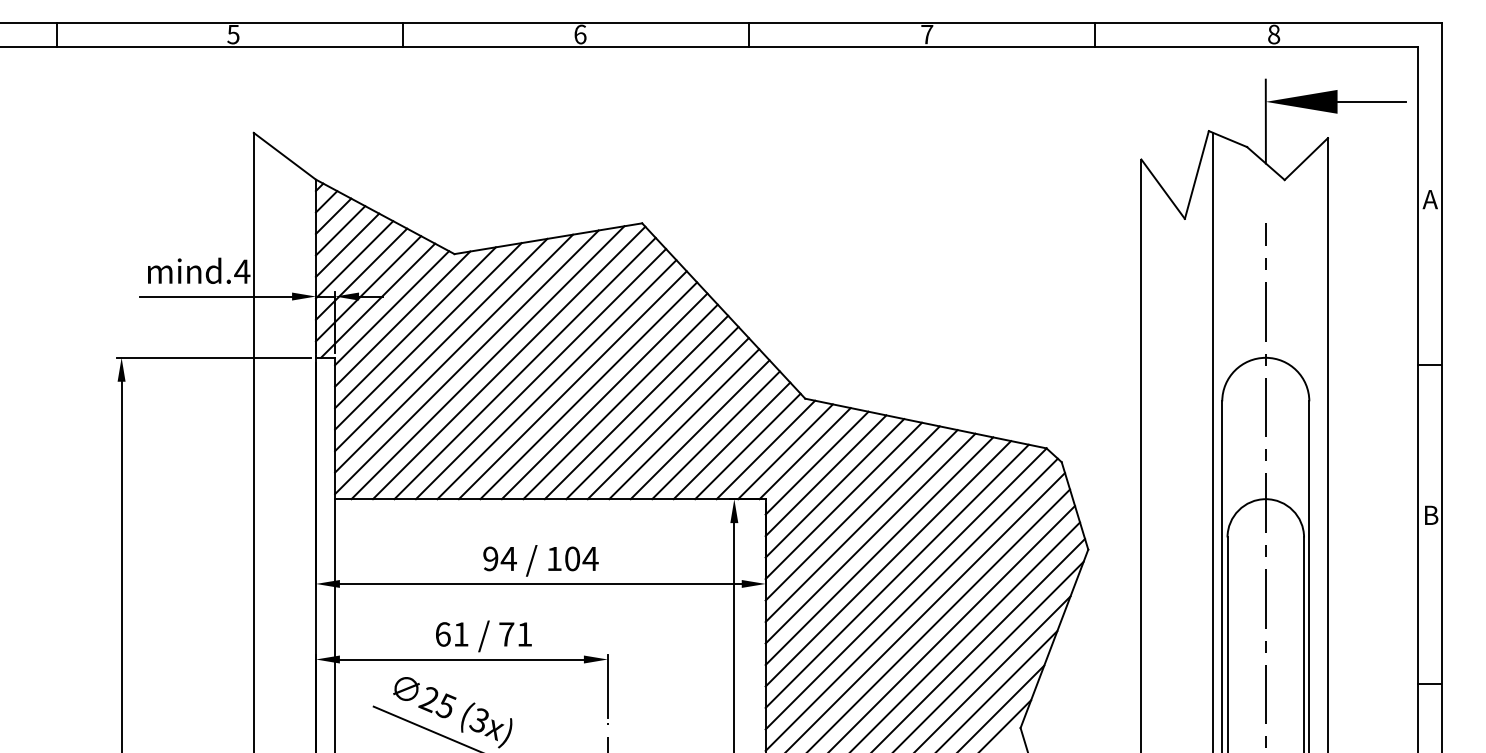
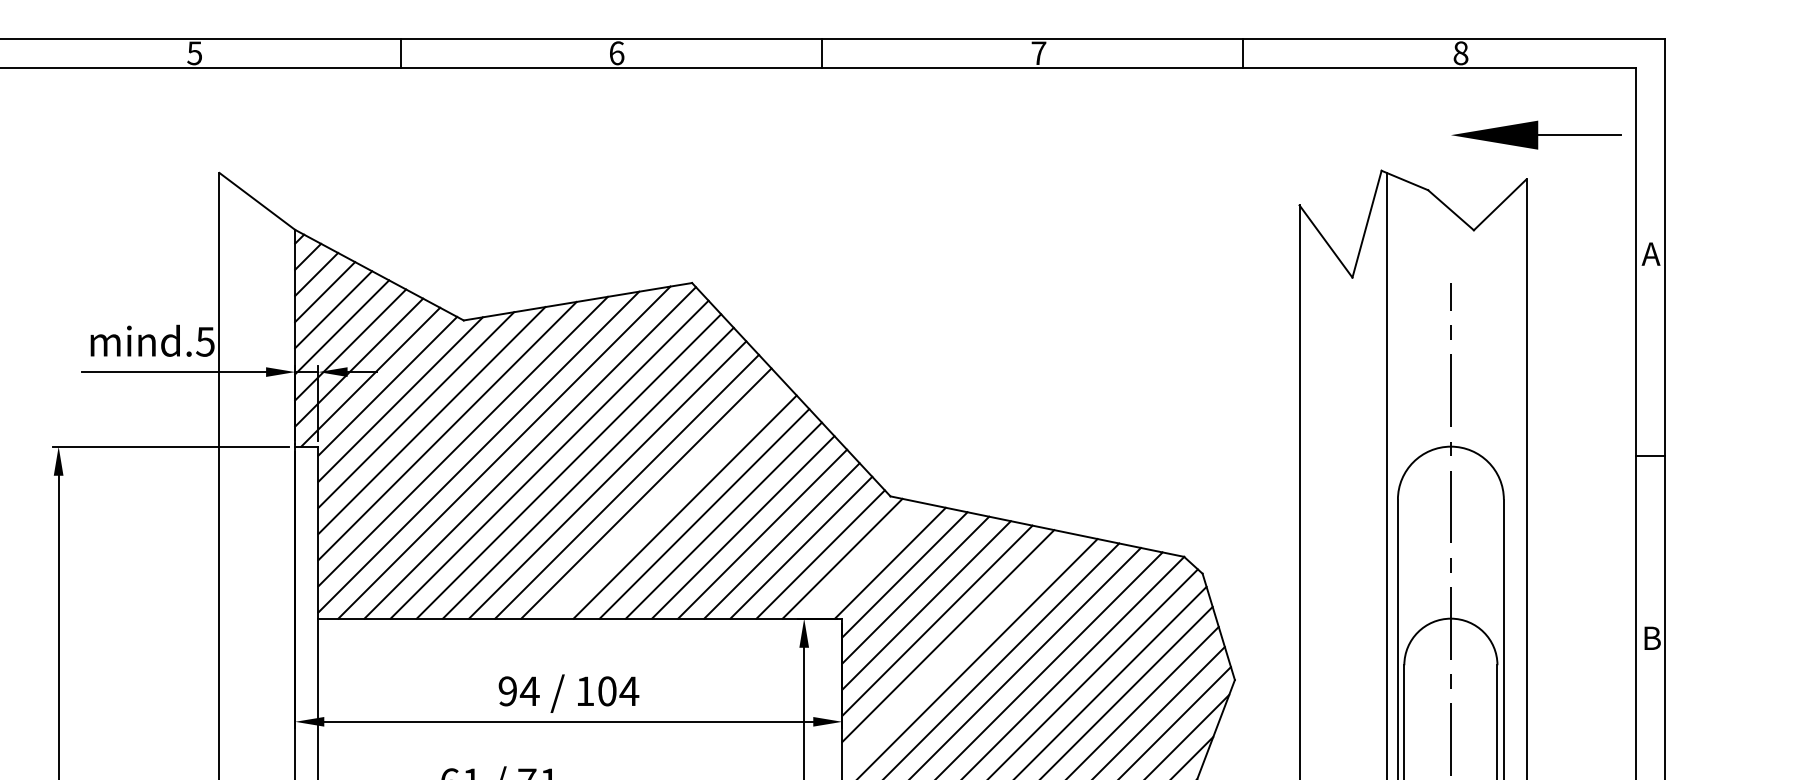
line: (1265, 121) -> (1450, 159), removed
text: (242, 271) -> (205, 341), mind.4 -> mind.5
line: (620, 401) -> (665, 499), removed
line: (785, 451) -> (866, 560), removed
line: (861, 526) -> (958, 651), removed

